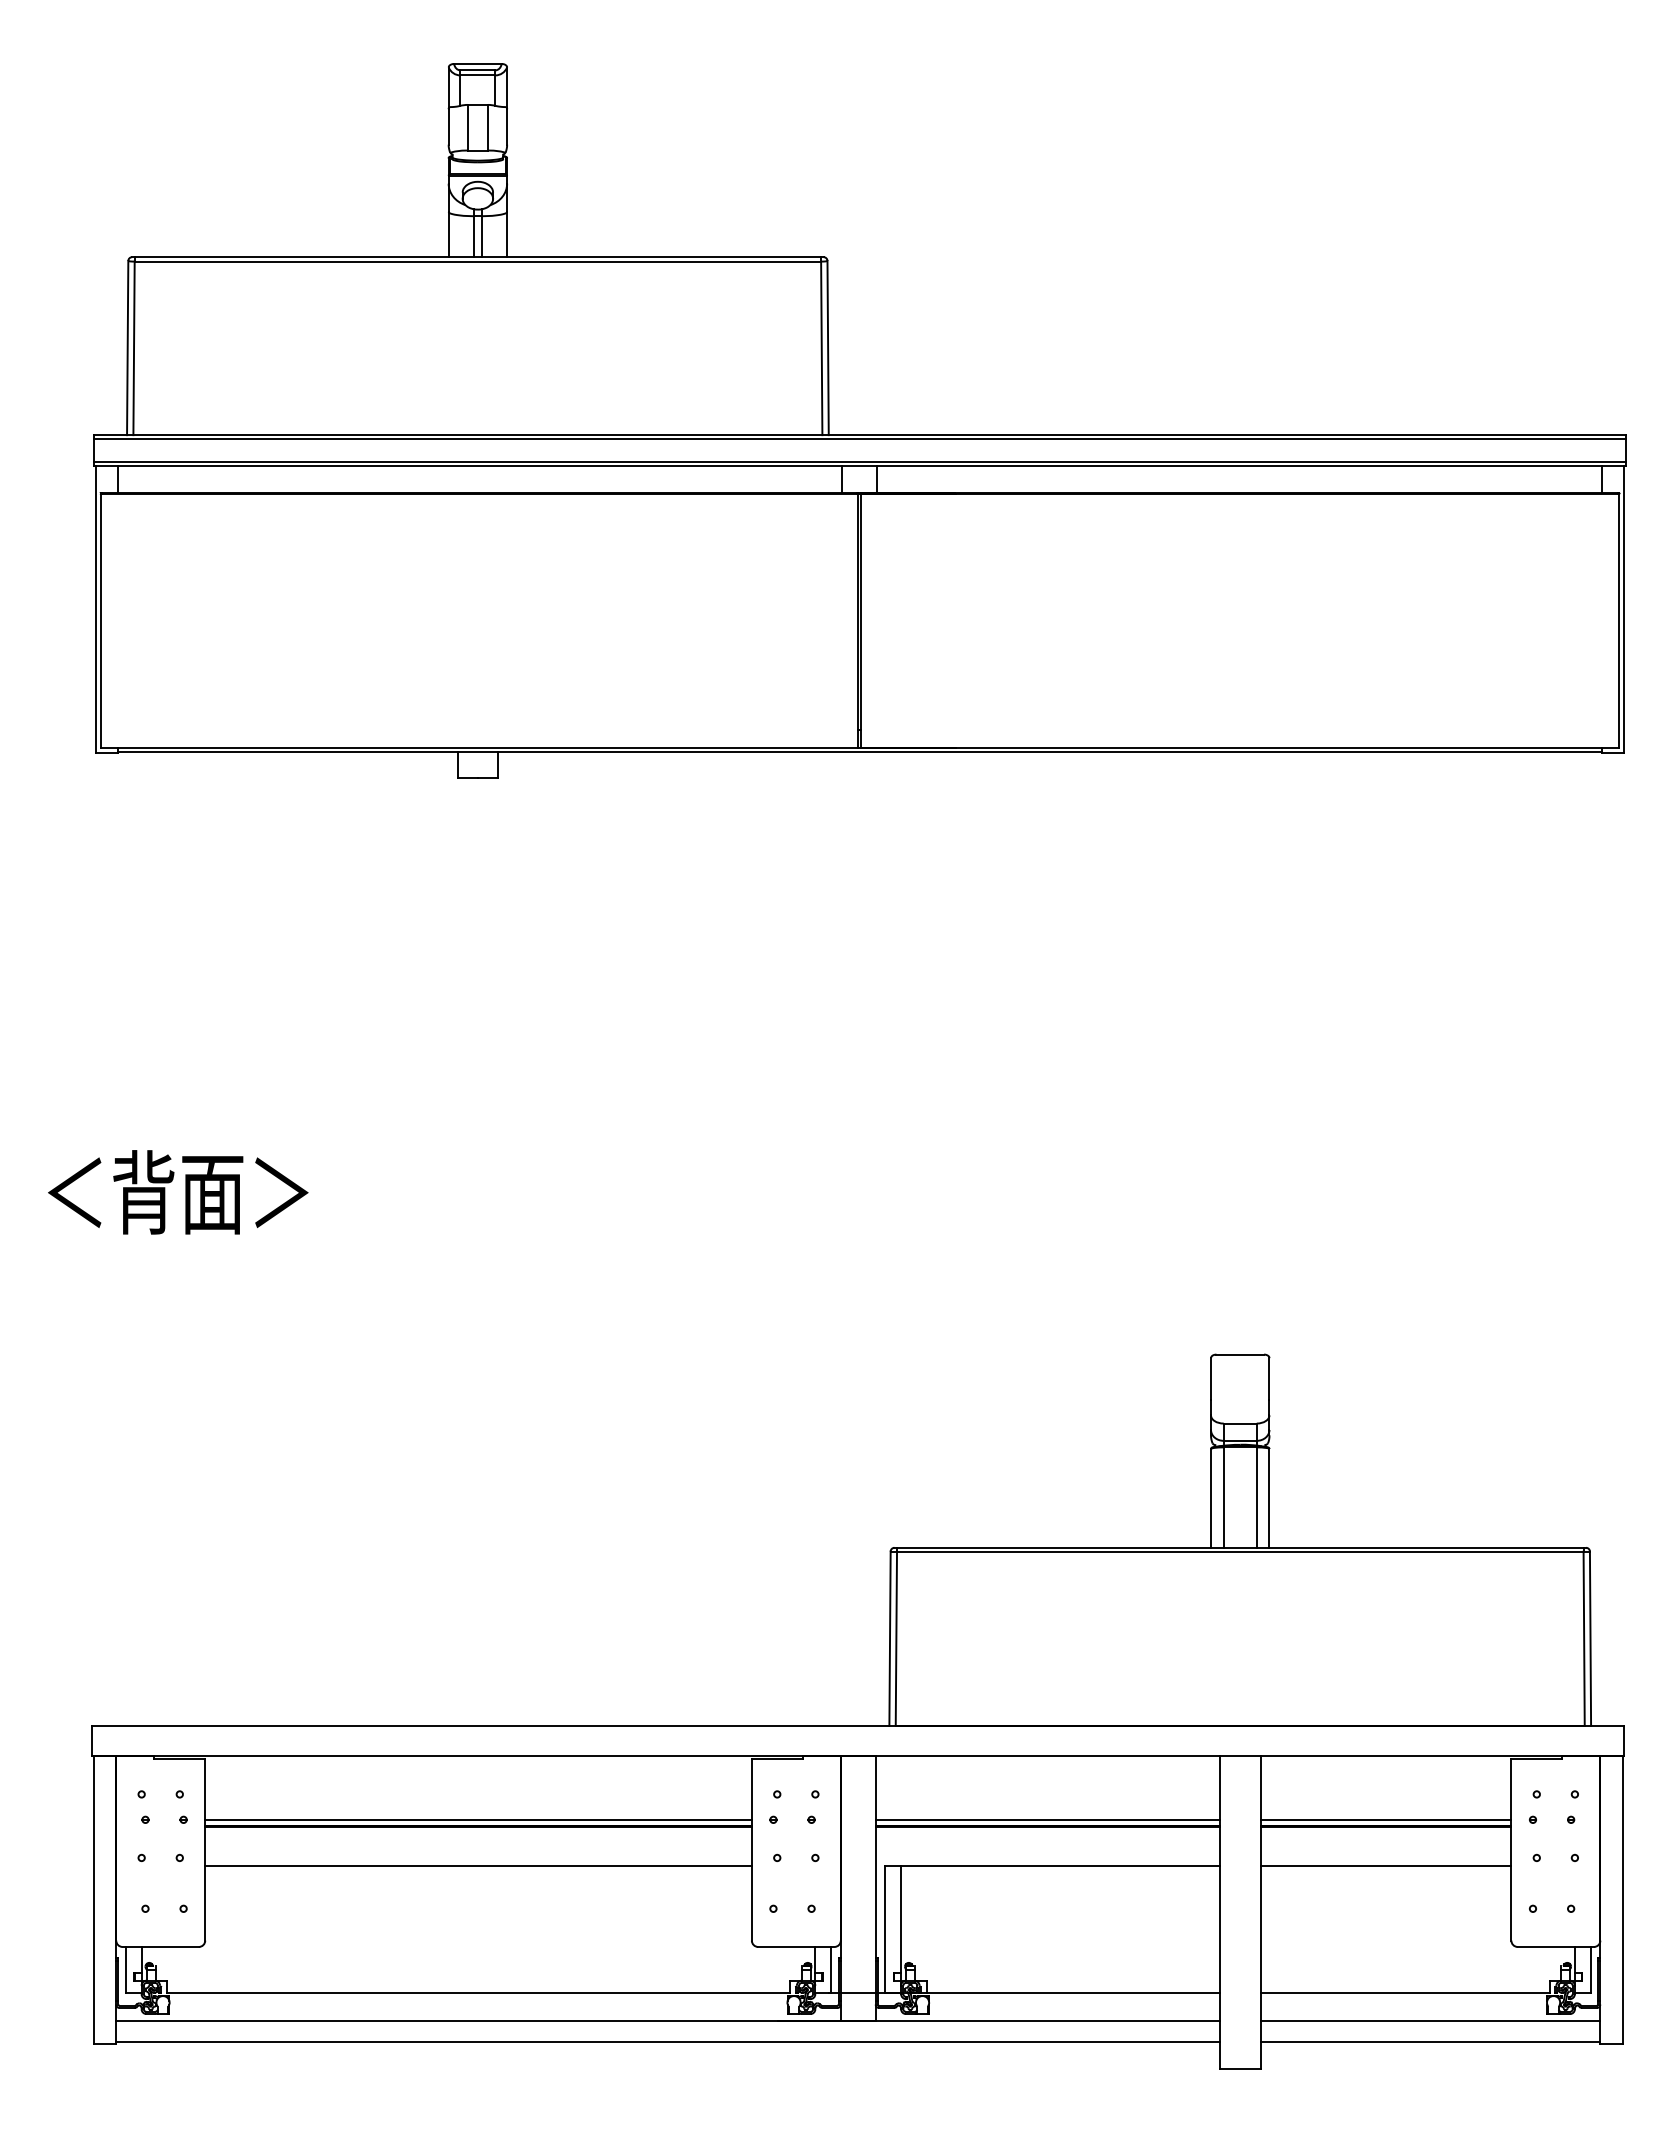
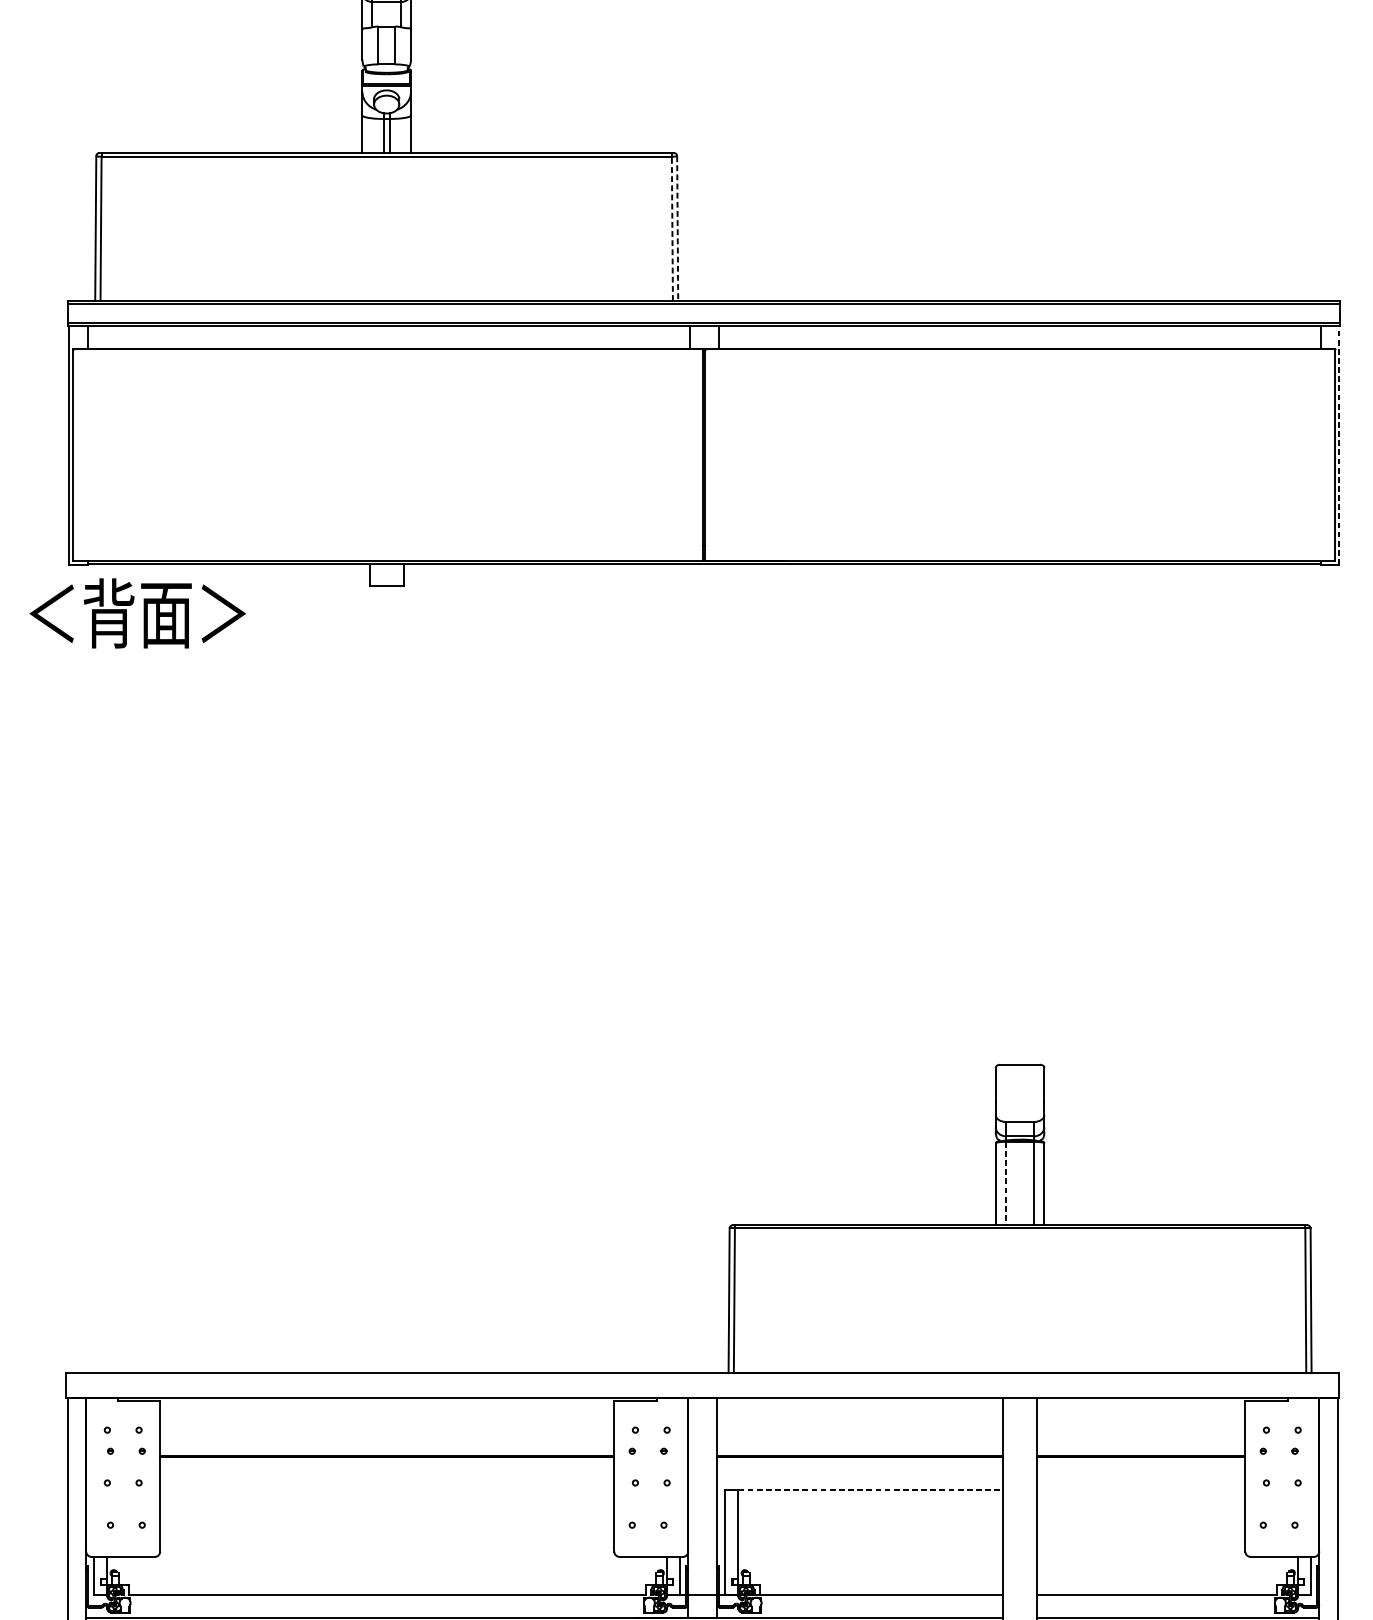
line: (821, 348) -> (672, 228), solid -> dashed
line: (828, 348) -> (678, 228), solid -> dashed
line: (1624, 609) -> (1339, 445), solid -> dashed
text: (178, 1192) -> (137, 613), moved
line: (1223, 1498) -> (1006, 1184), solid -> dashed
line: (478, 1819) -> (387, 1451), removed
line: (1047, 1819) -> (859, 1451), removed
line: (1385, 1819) -> (1140, 1451), removed
line: (478, 1866) -> (387, 1490), removed
line: (1061, 1866) -> (871, 1490), solid -> dashed
line: (1385, 1866) -> (1140, 1490), removed

